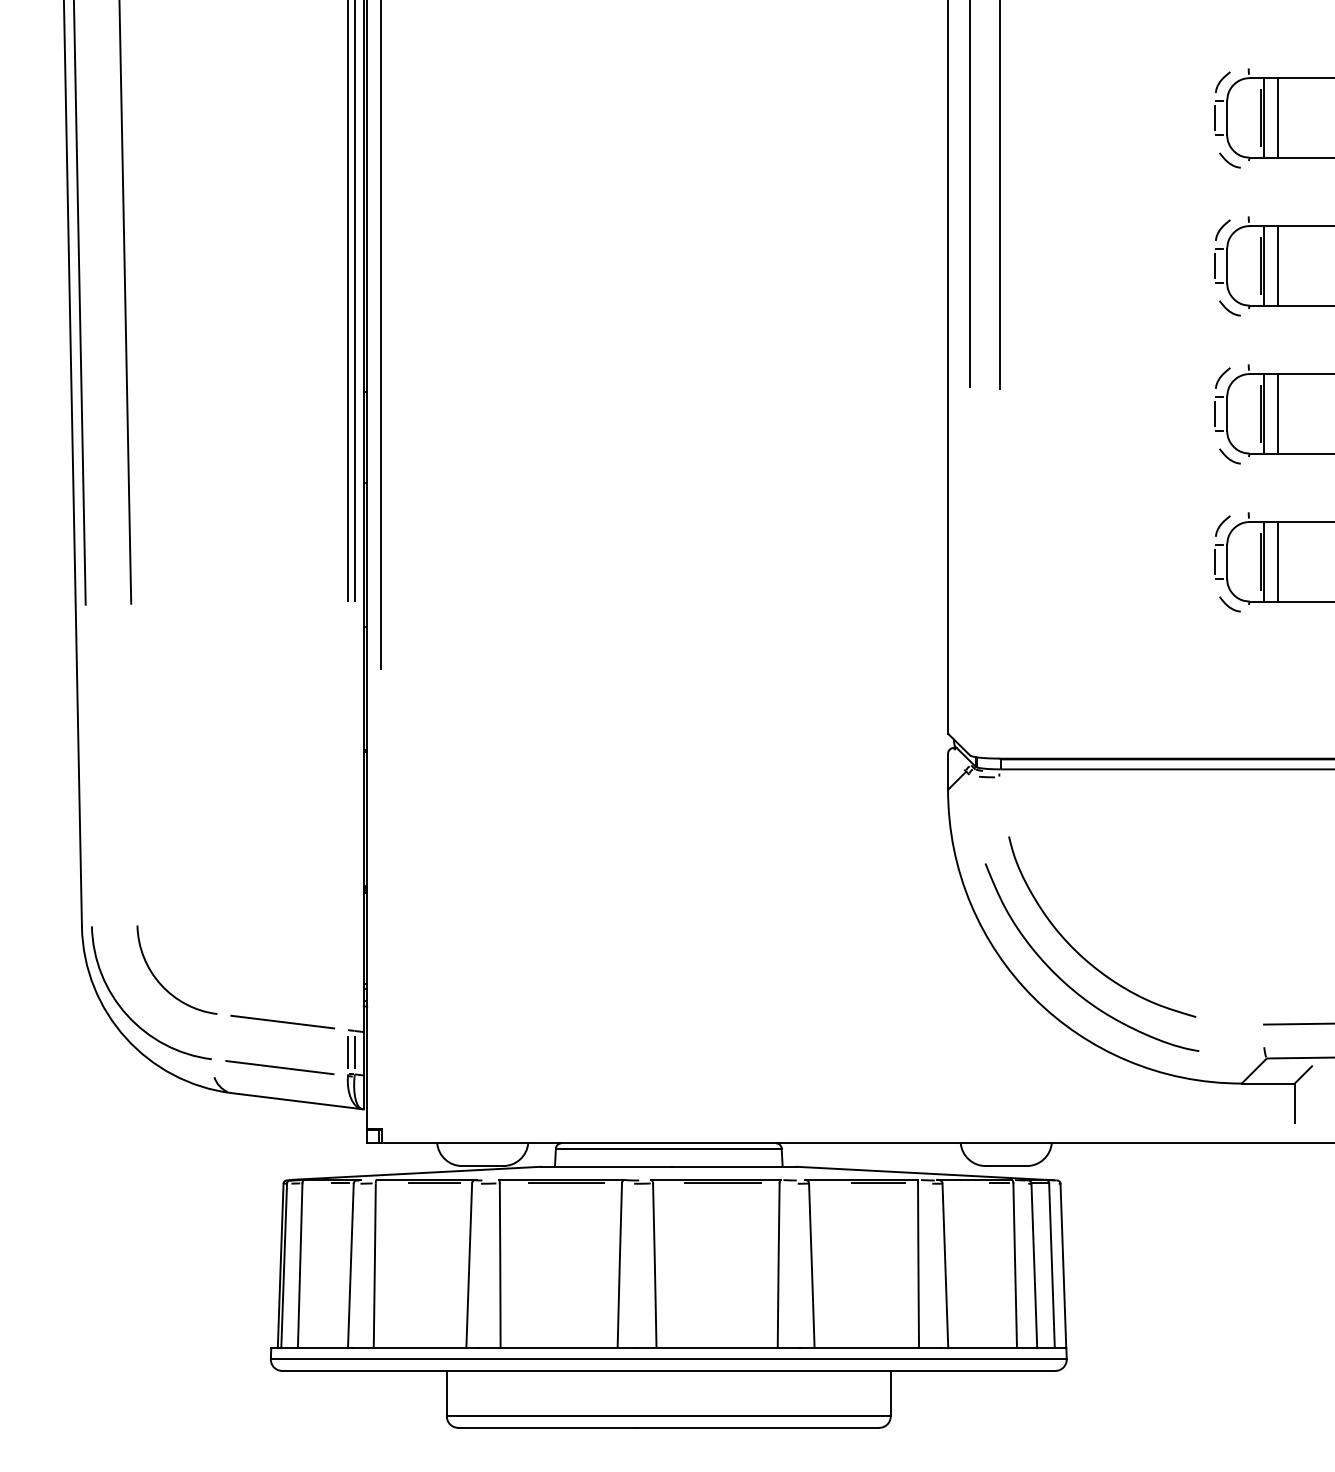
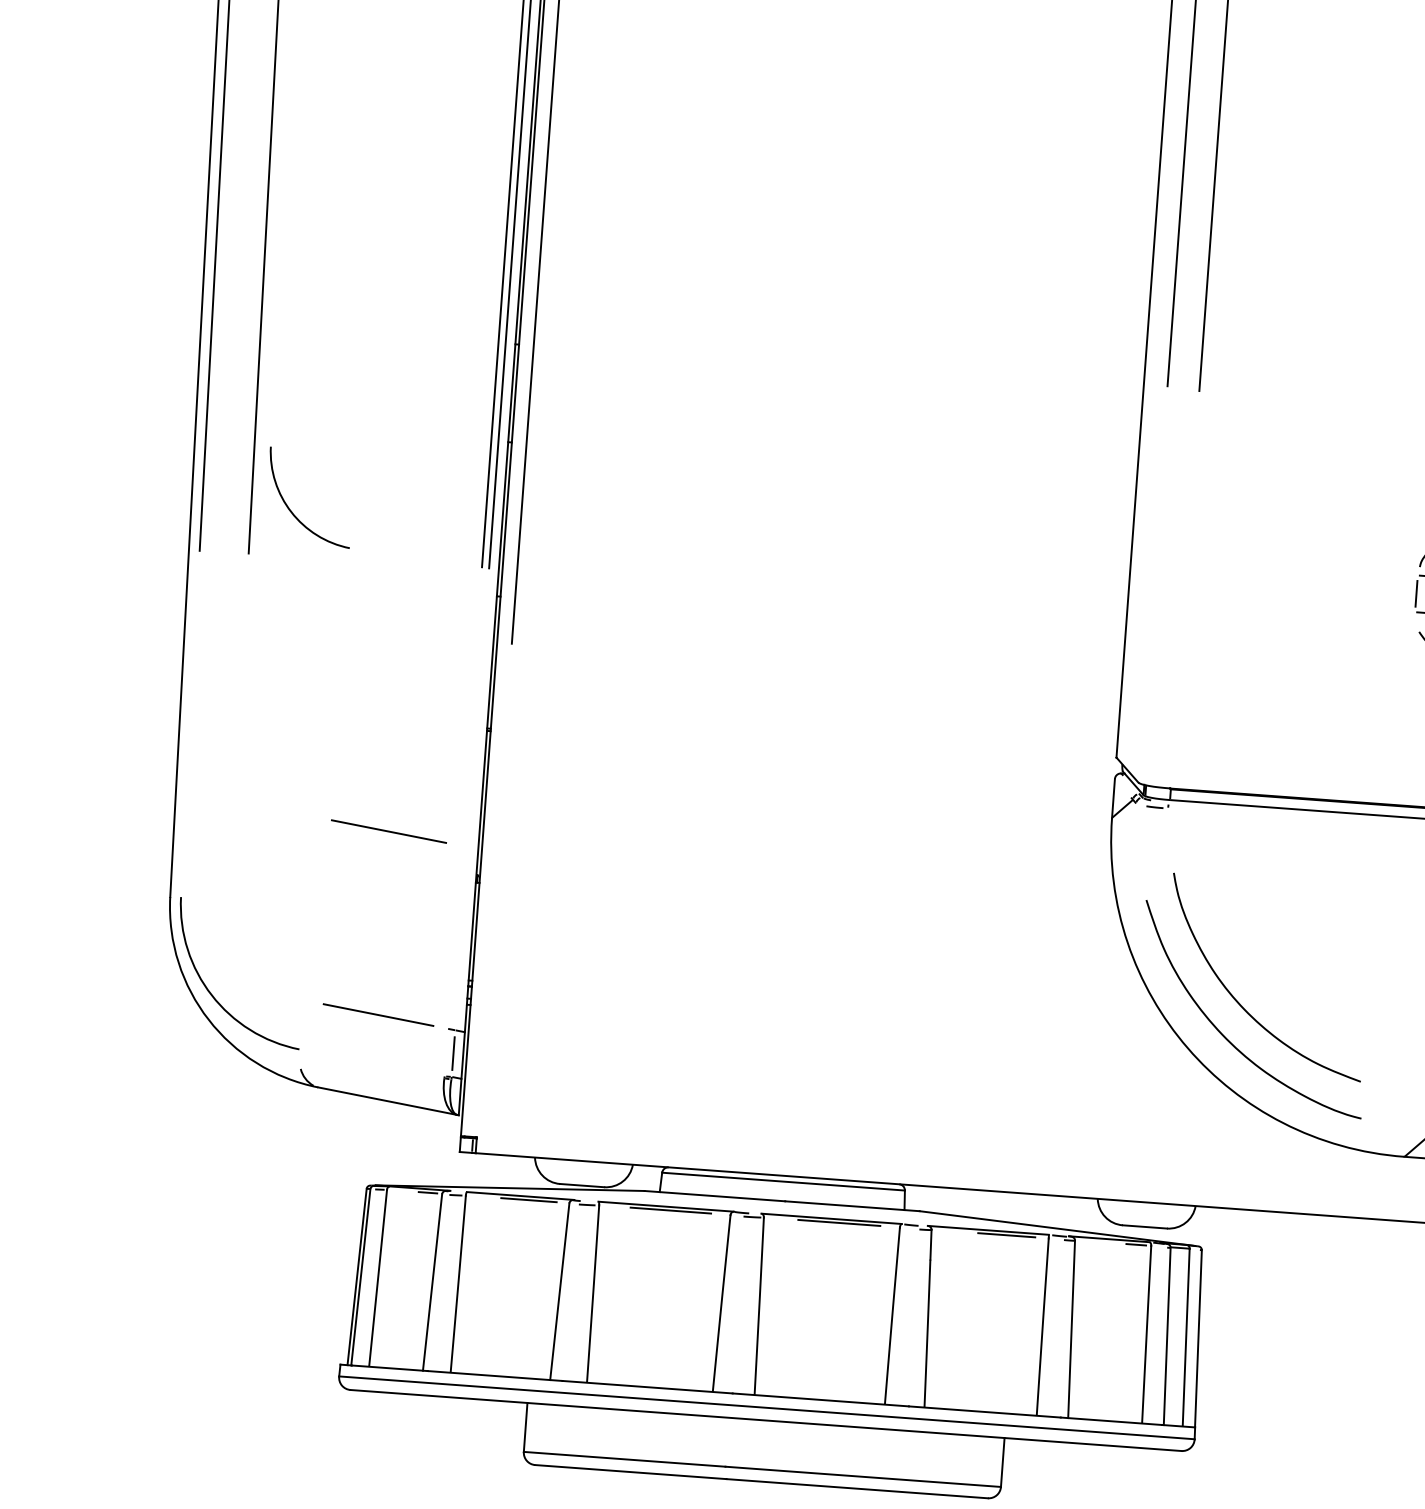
curve: (161, 983) -> (292, 510), moved
line: (348, 1051) -> (446, 1051), removed
line: (279, 1067) -> (388, 831), moved

